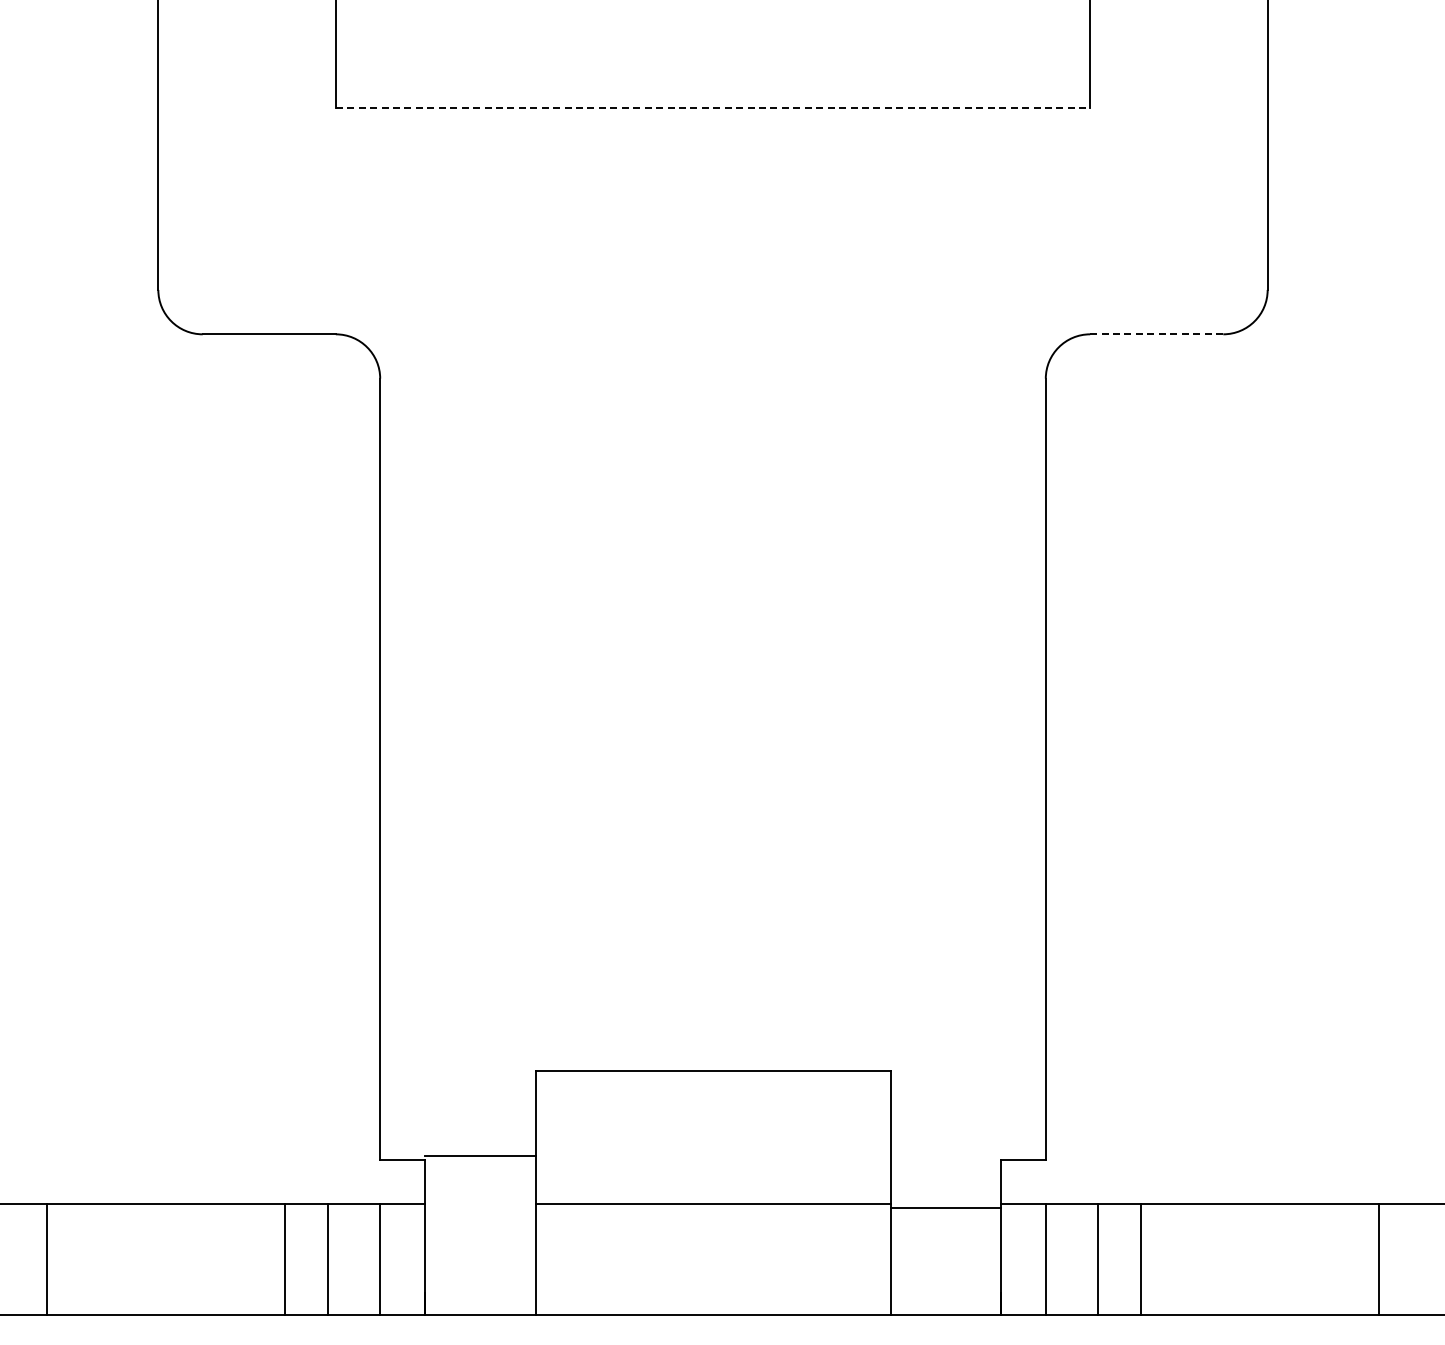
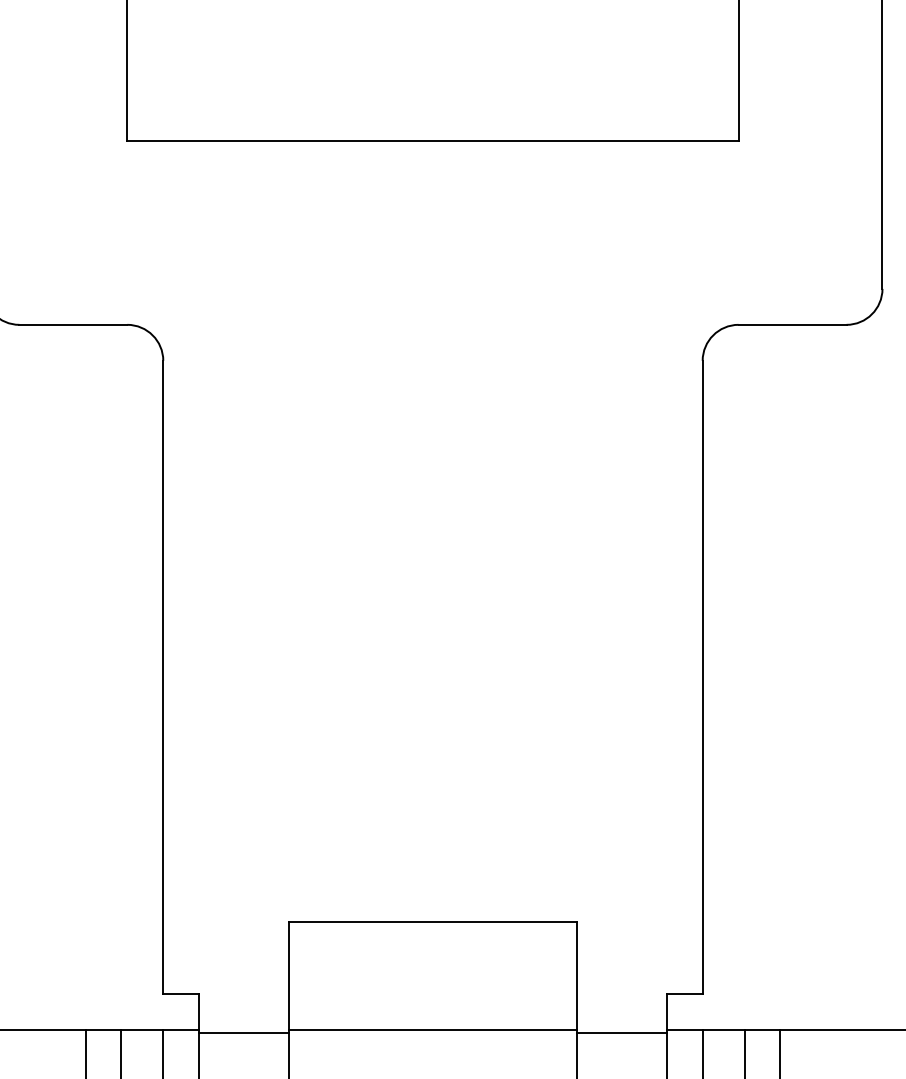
line: (713, 108) -> (433, 141), dashed -> solid
line: (1156, 334) -> (792, 324), dashed -> solid
line: (479, 1156) -> (243, 1033), moved

